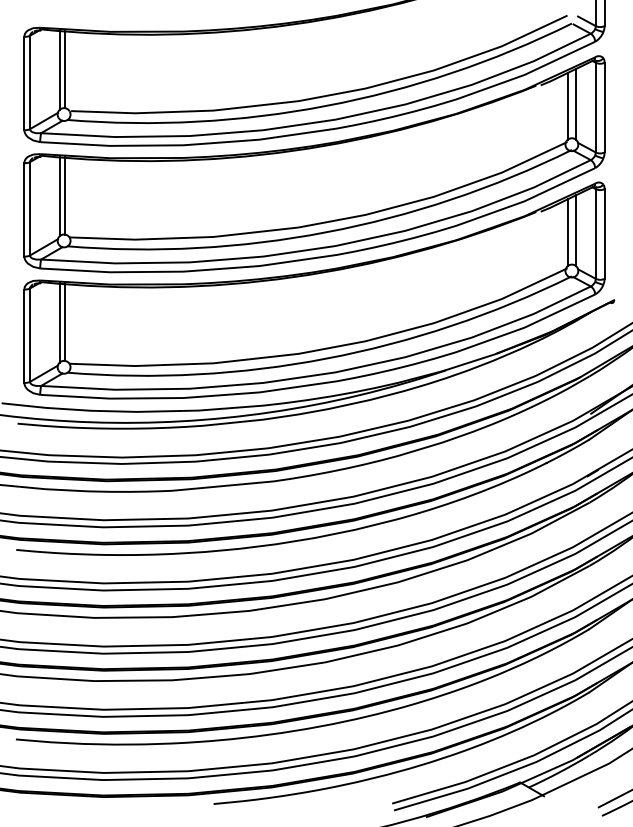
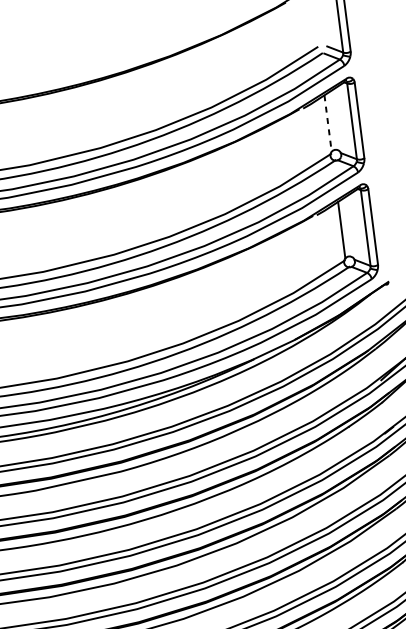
line: (576, 104) -> (335, 120), removed
line: (567, 107) -> (328, 124), solid -> dashed
line: (576, 230) -> (349, 227), removed

